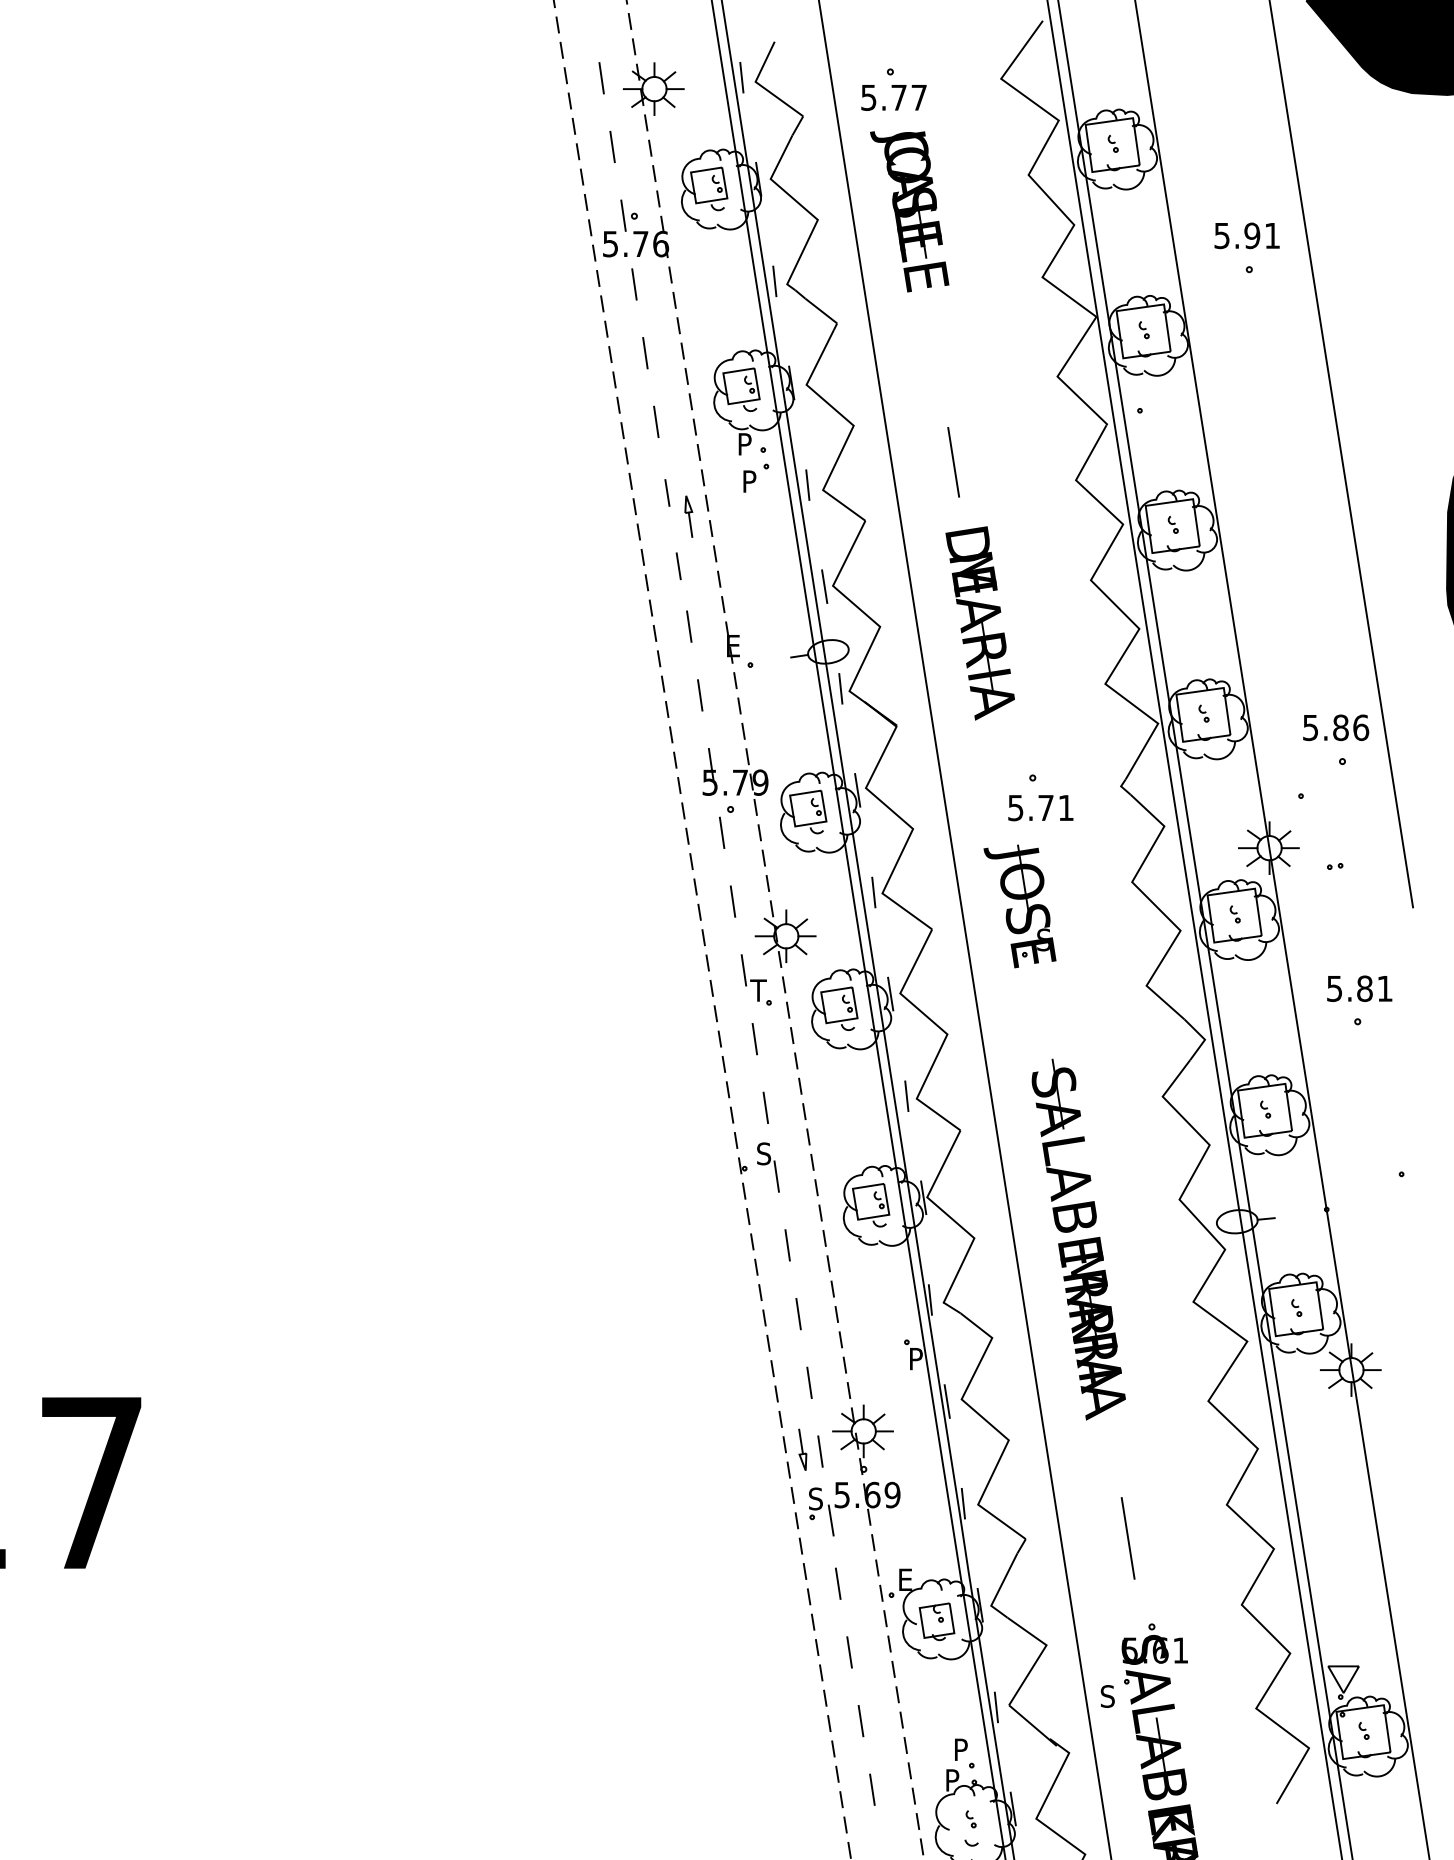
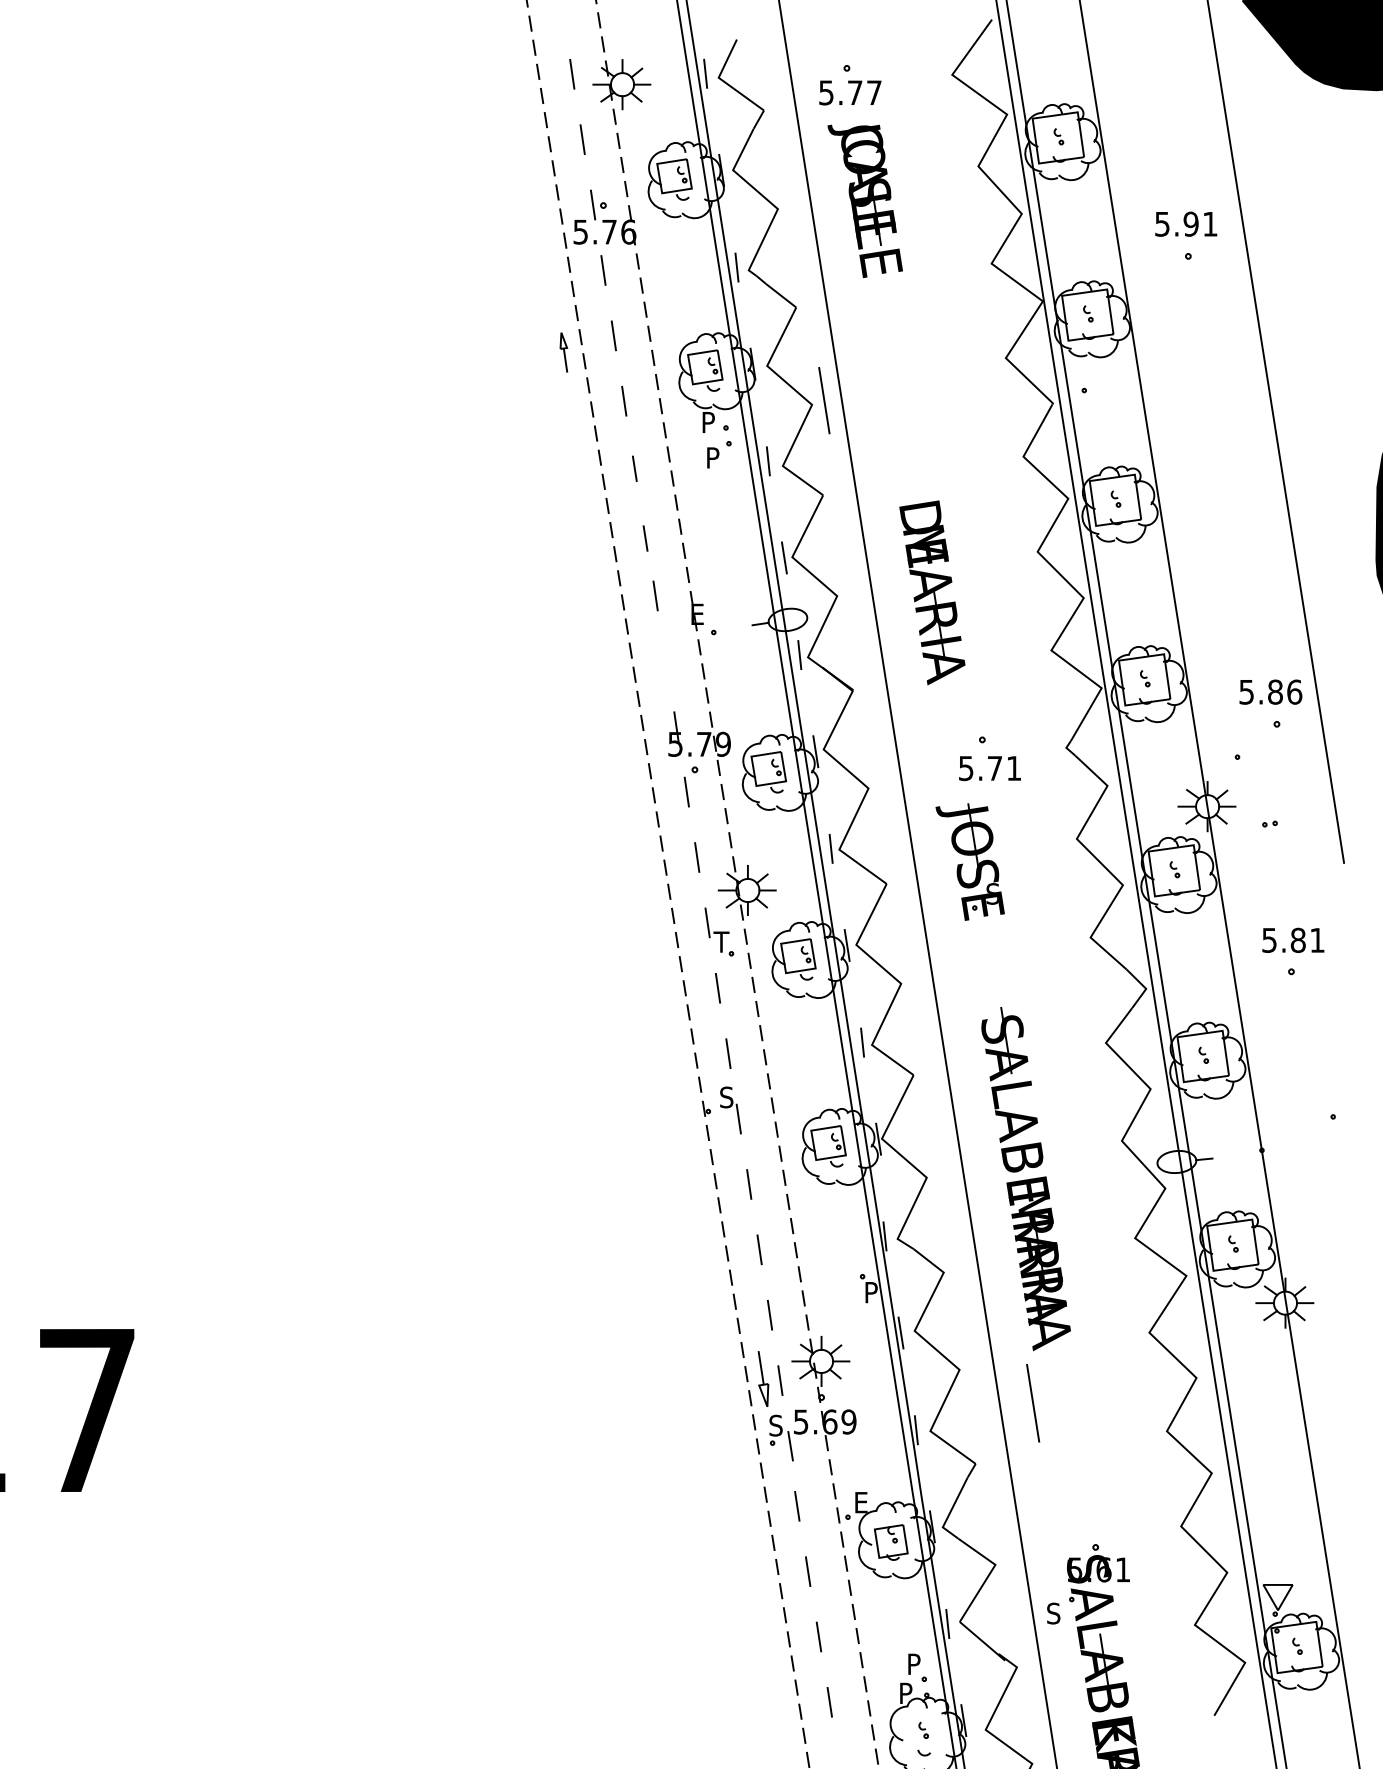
line: (953, 462) -> (824, 400), moved
part: (688, 516) -> (563, 352), moved
line: (700, 695) -> (666, 661), removed
part: (802, 1449) -> (763, 1378), size x1.4
line: (1127, 1538) -> (1032, 1403), moved

